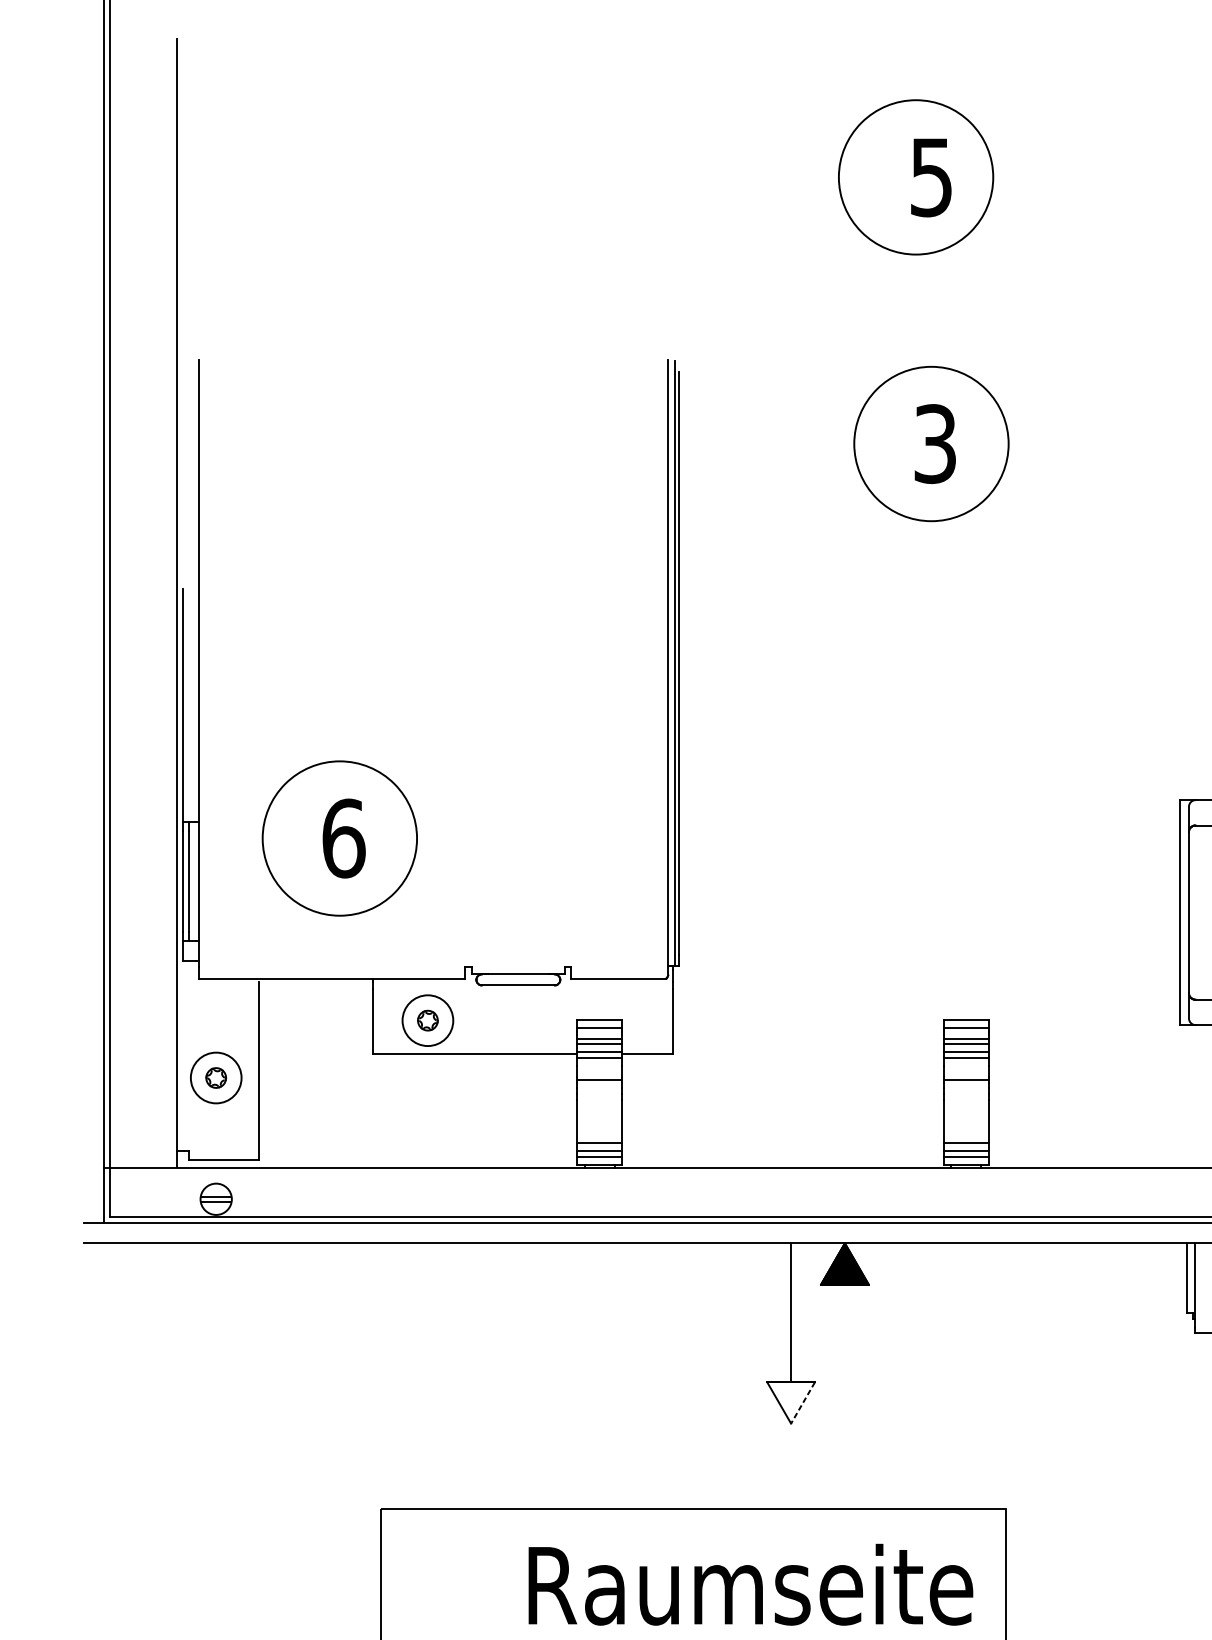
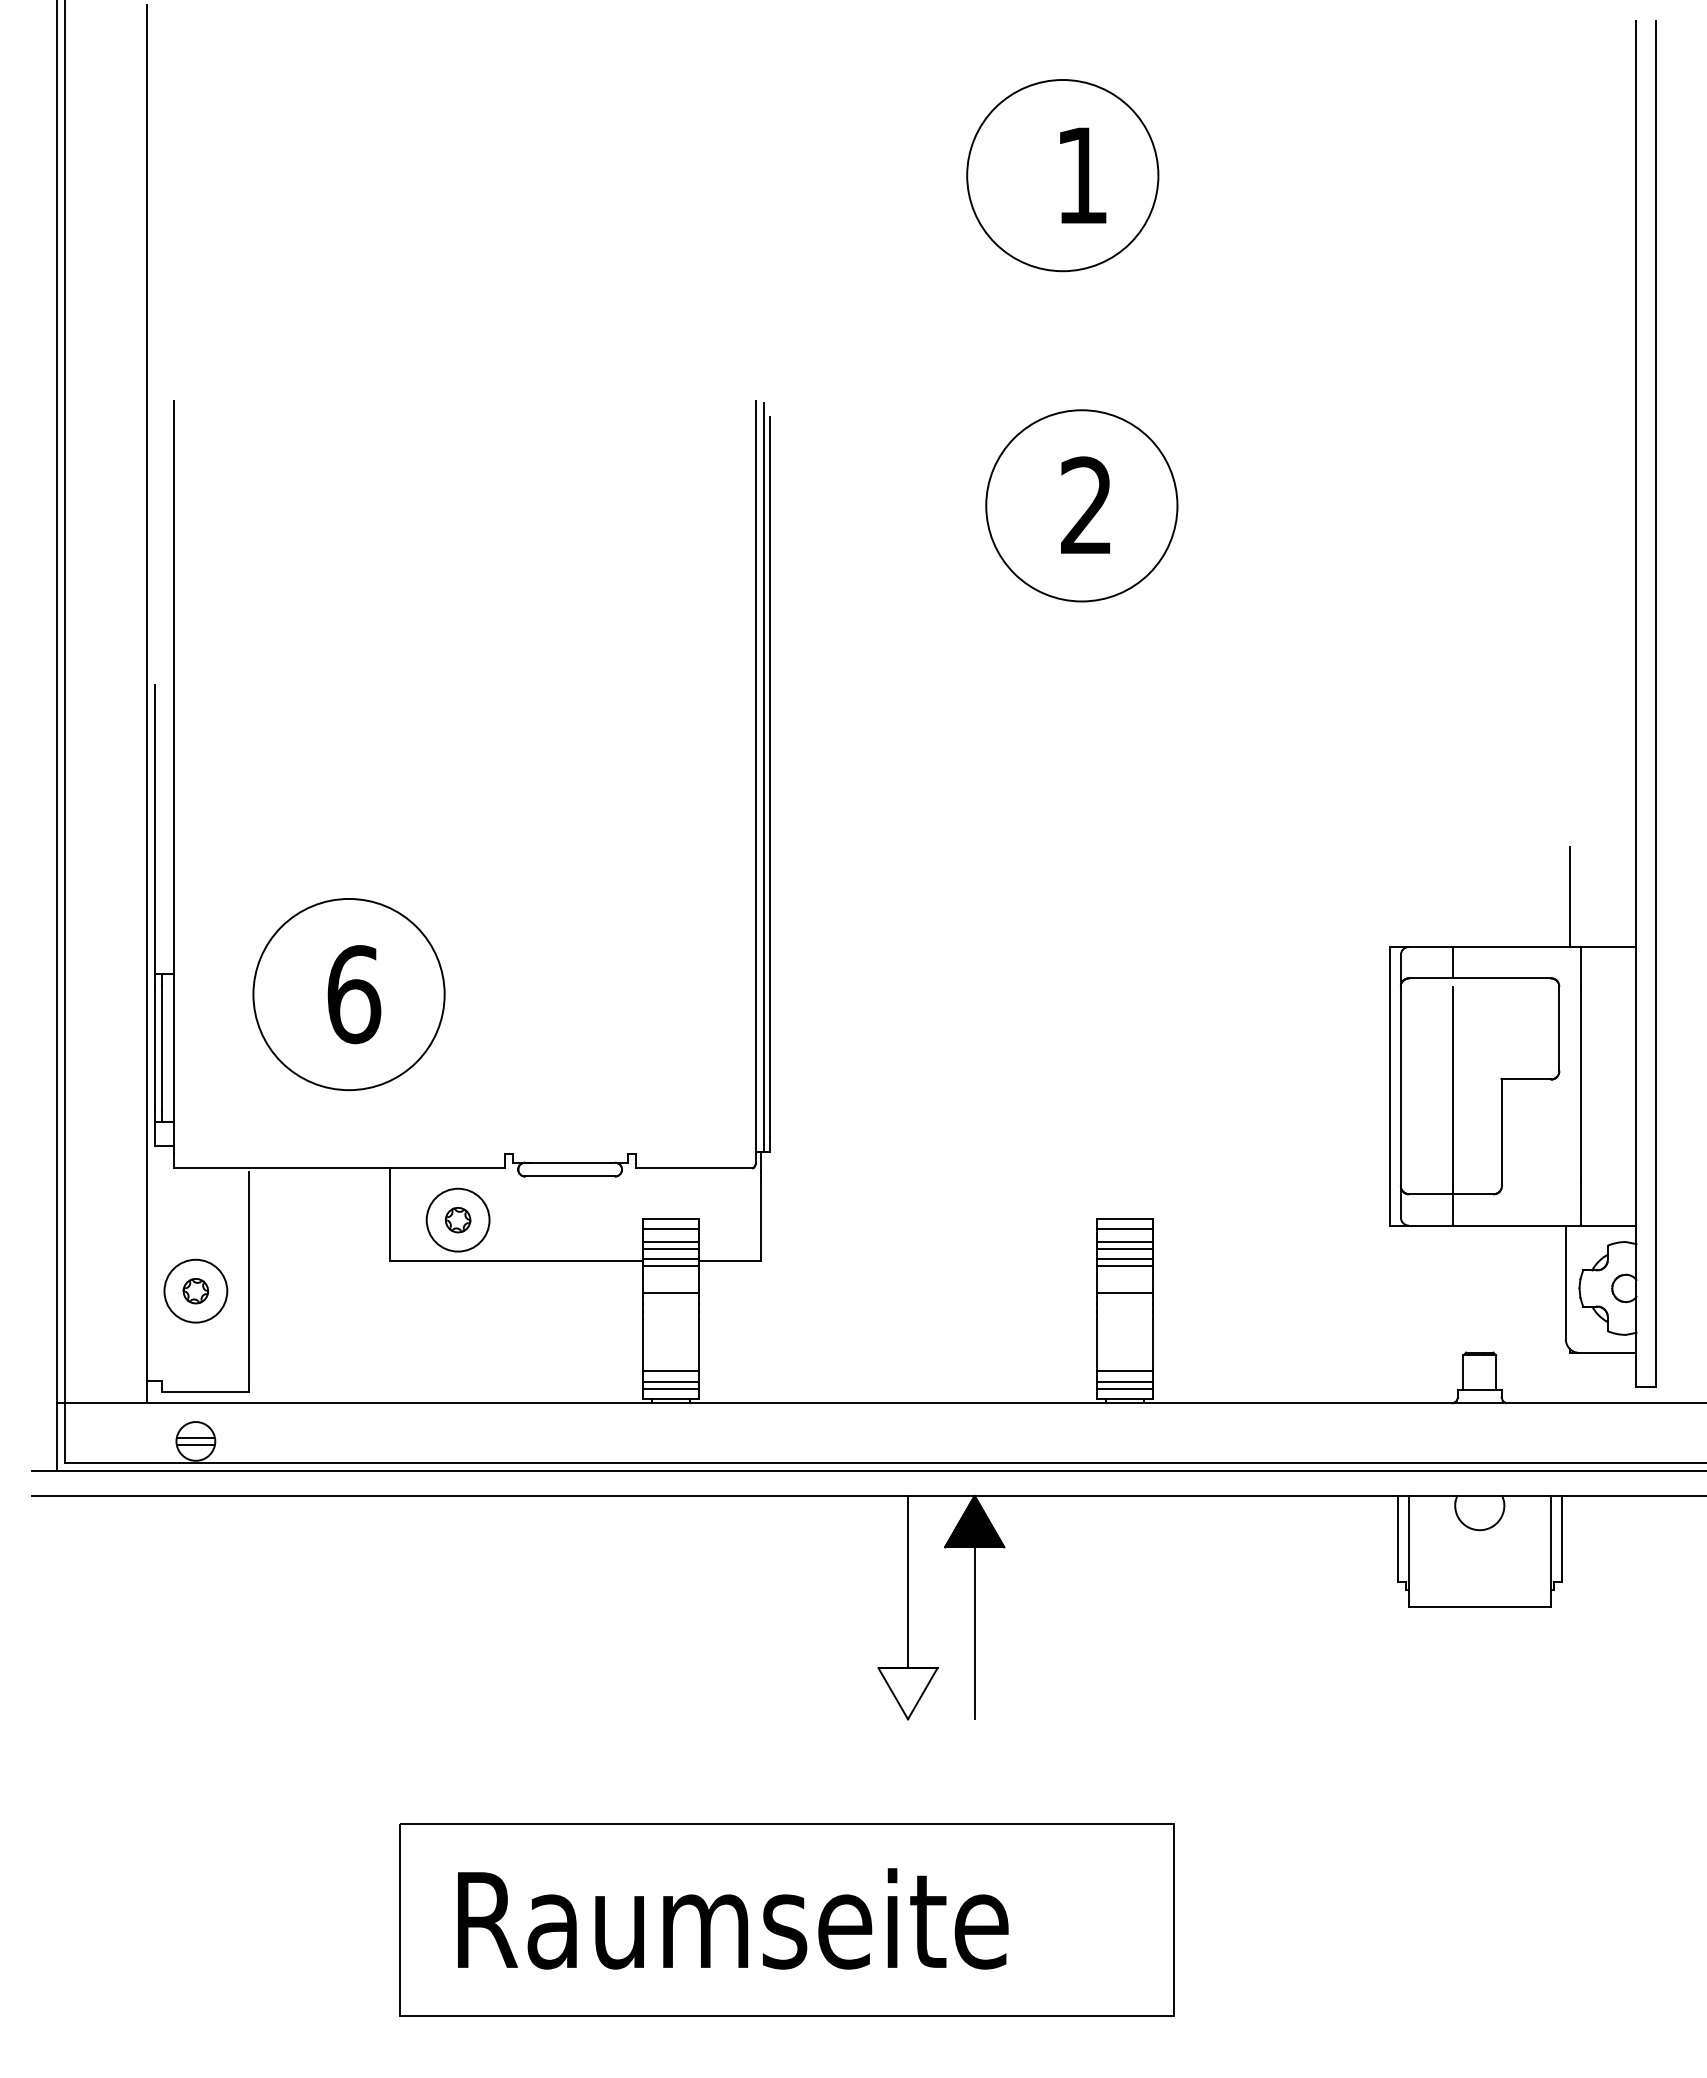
text: (931, 178) -> (1081, 176), 5 -> 1
text: (935, 443) -> (1086, 505), 3 -> 2
line: (844, 1354) -> (974, 1633), added
line: (802, 1403) -> (922, 1694), dashed -> solid
text: (751, 1584) -> (733, 1918), moved

